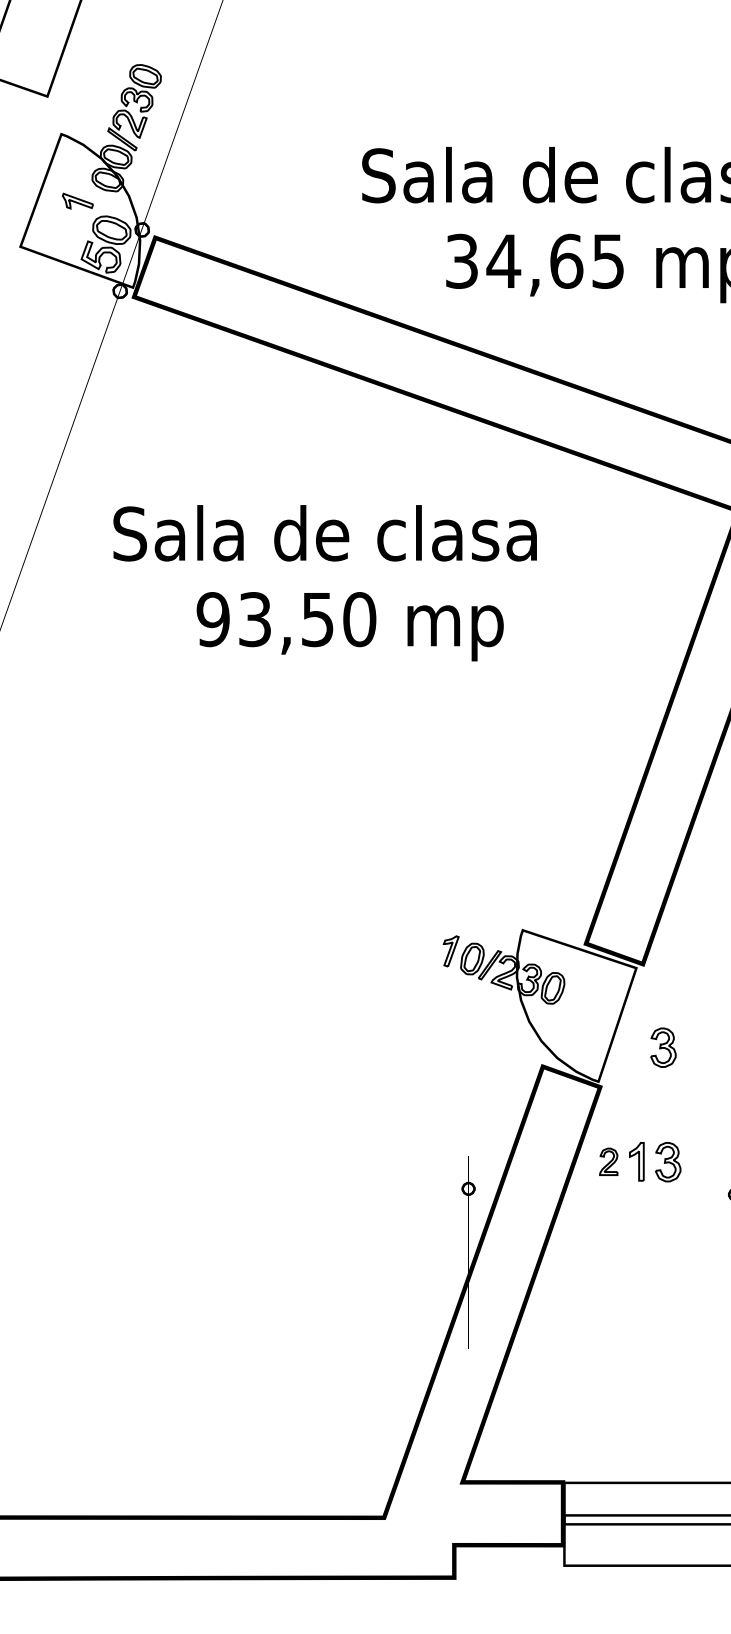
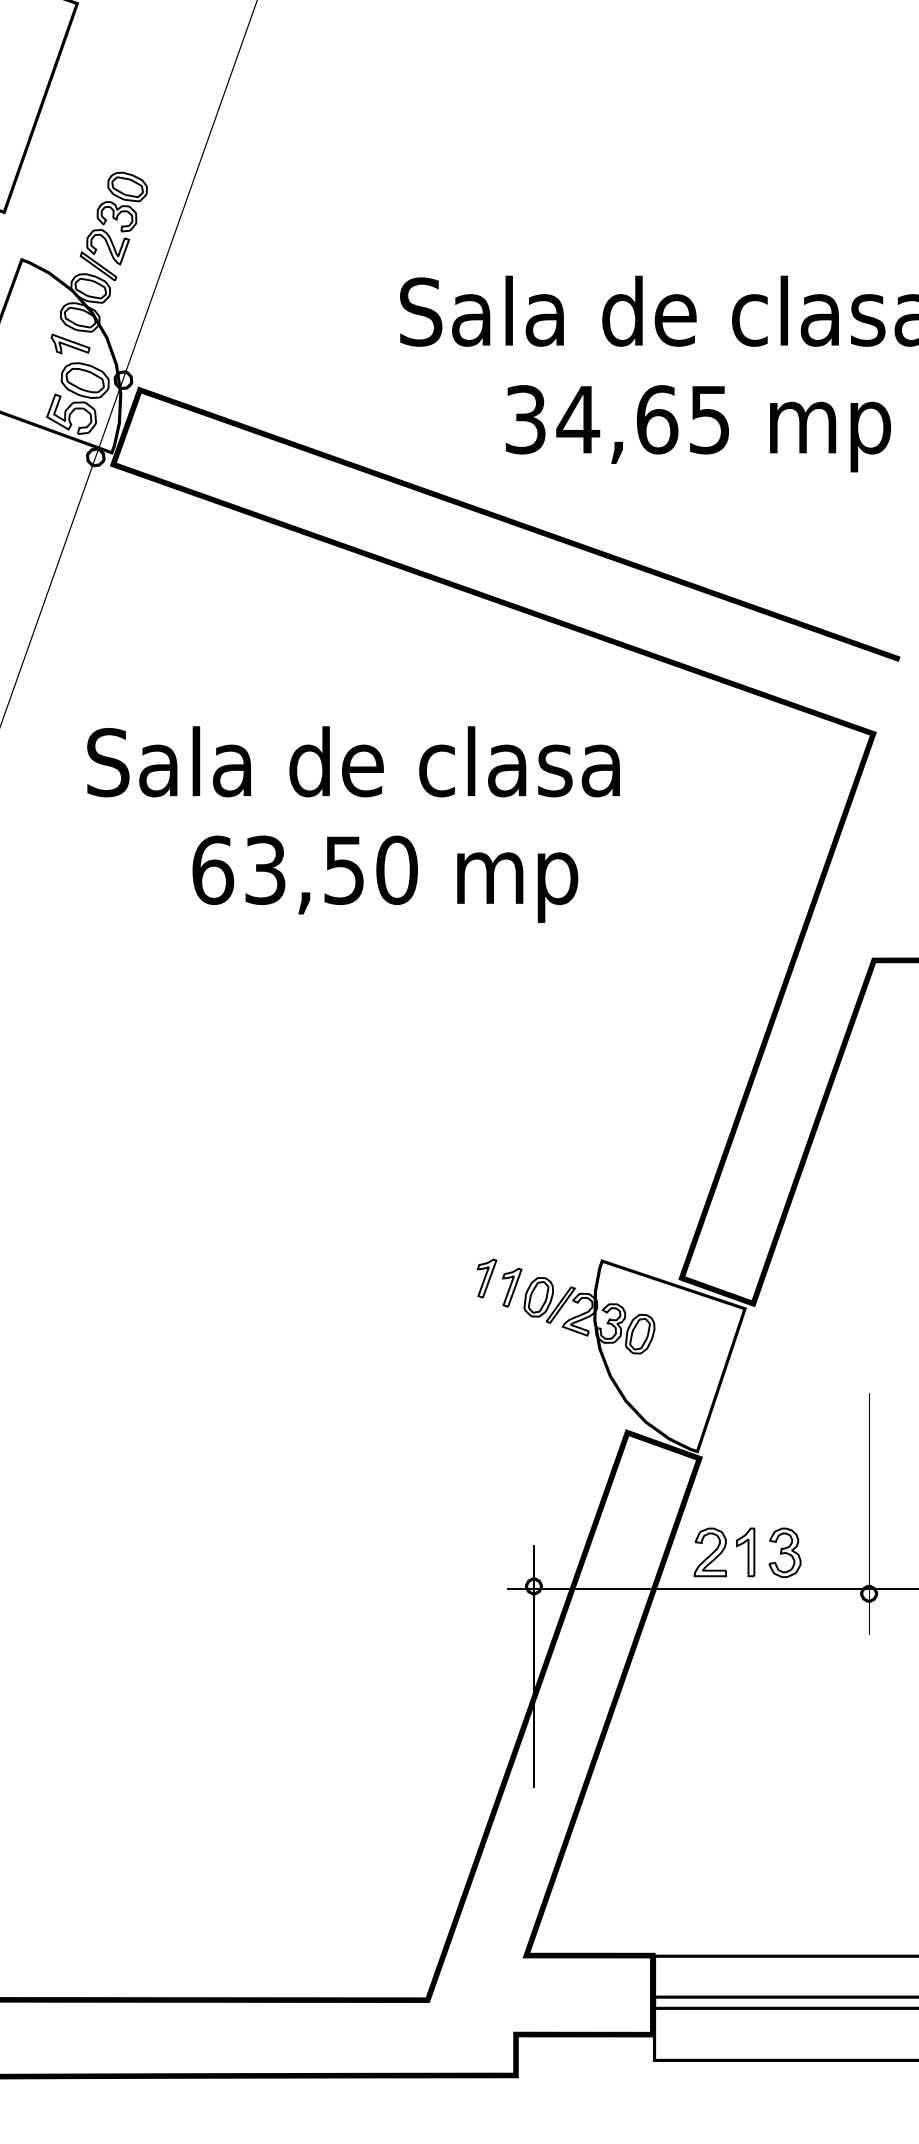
part: (77, 200) -> (70, 343), moved
text: (213, 619) -> (213, 870), 93,50 -> 63,50
part: (430, 944) -> (486, 1278), added
part: (662, 1047) -> (778, 1408), removed
part: (608, 1161) -> (709, 1552), size x1.43

